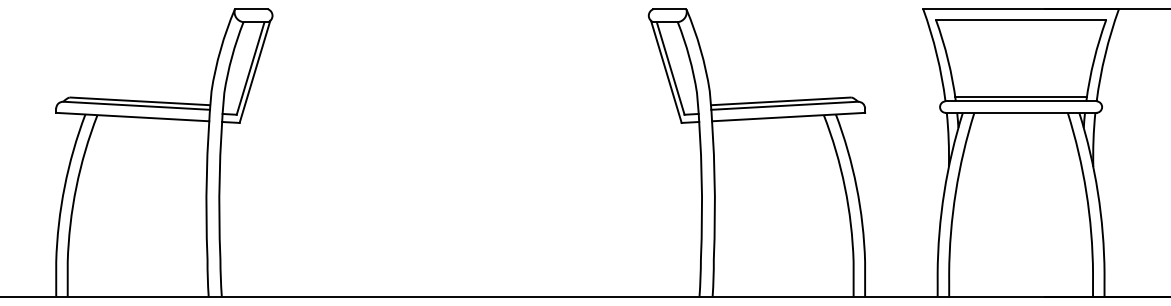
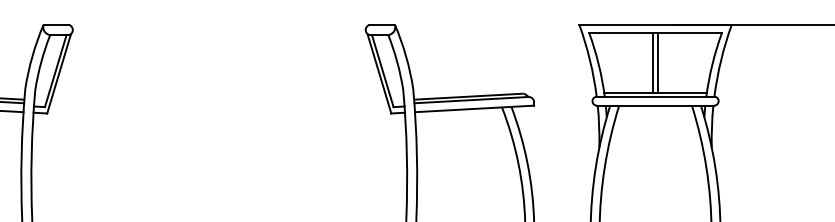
line: (1018, 57) -> (653, 62), added
line: (1023, 57) -> (657, 62), added

